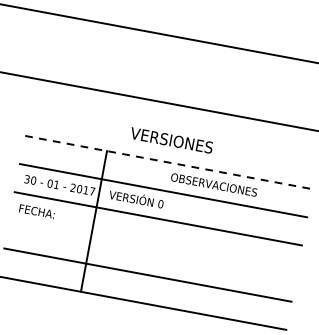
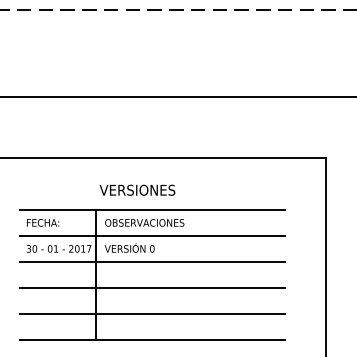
text: (171, 139) -> (137, 189), moved
line: (168, 162) -> (152, 210), dashed -> solid
text: (213, 184) -> (144, 222), moved
text: (37, 211) -> (43, 222), moved
line: (153, 247) -> (152, 288), added

